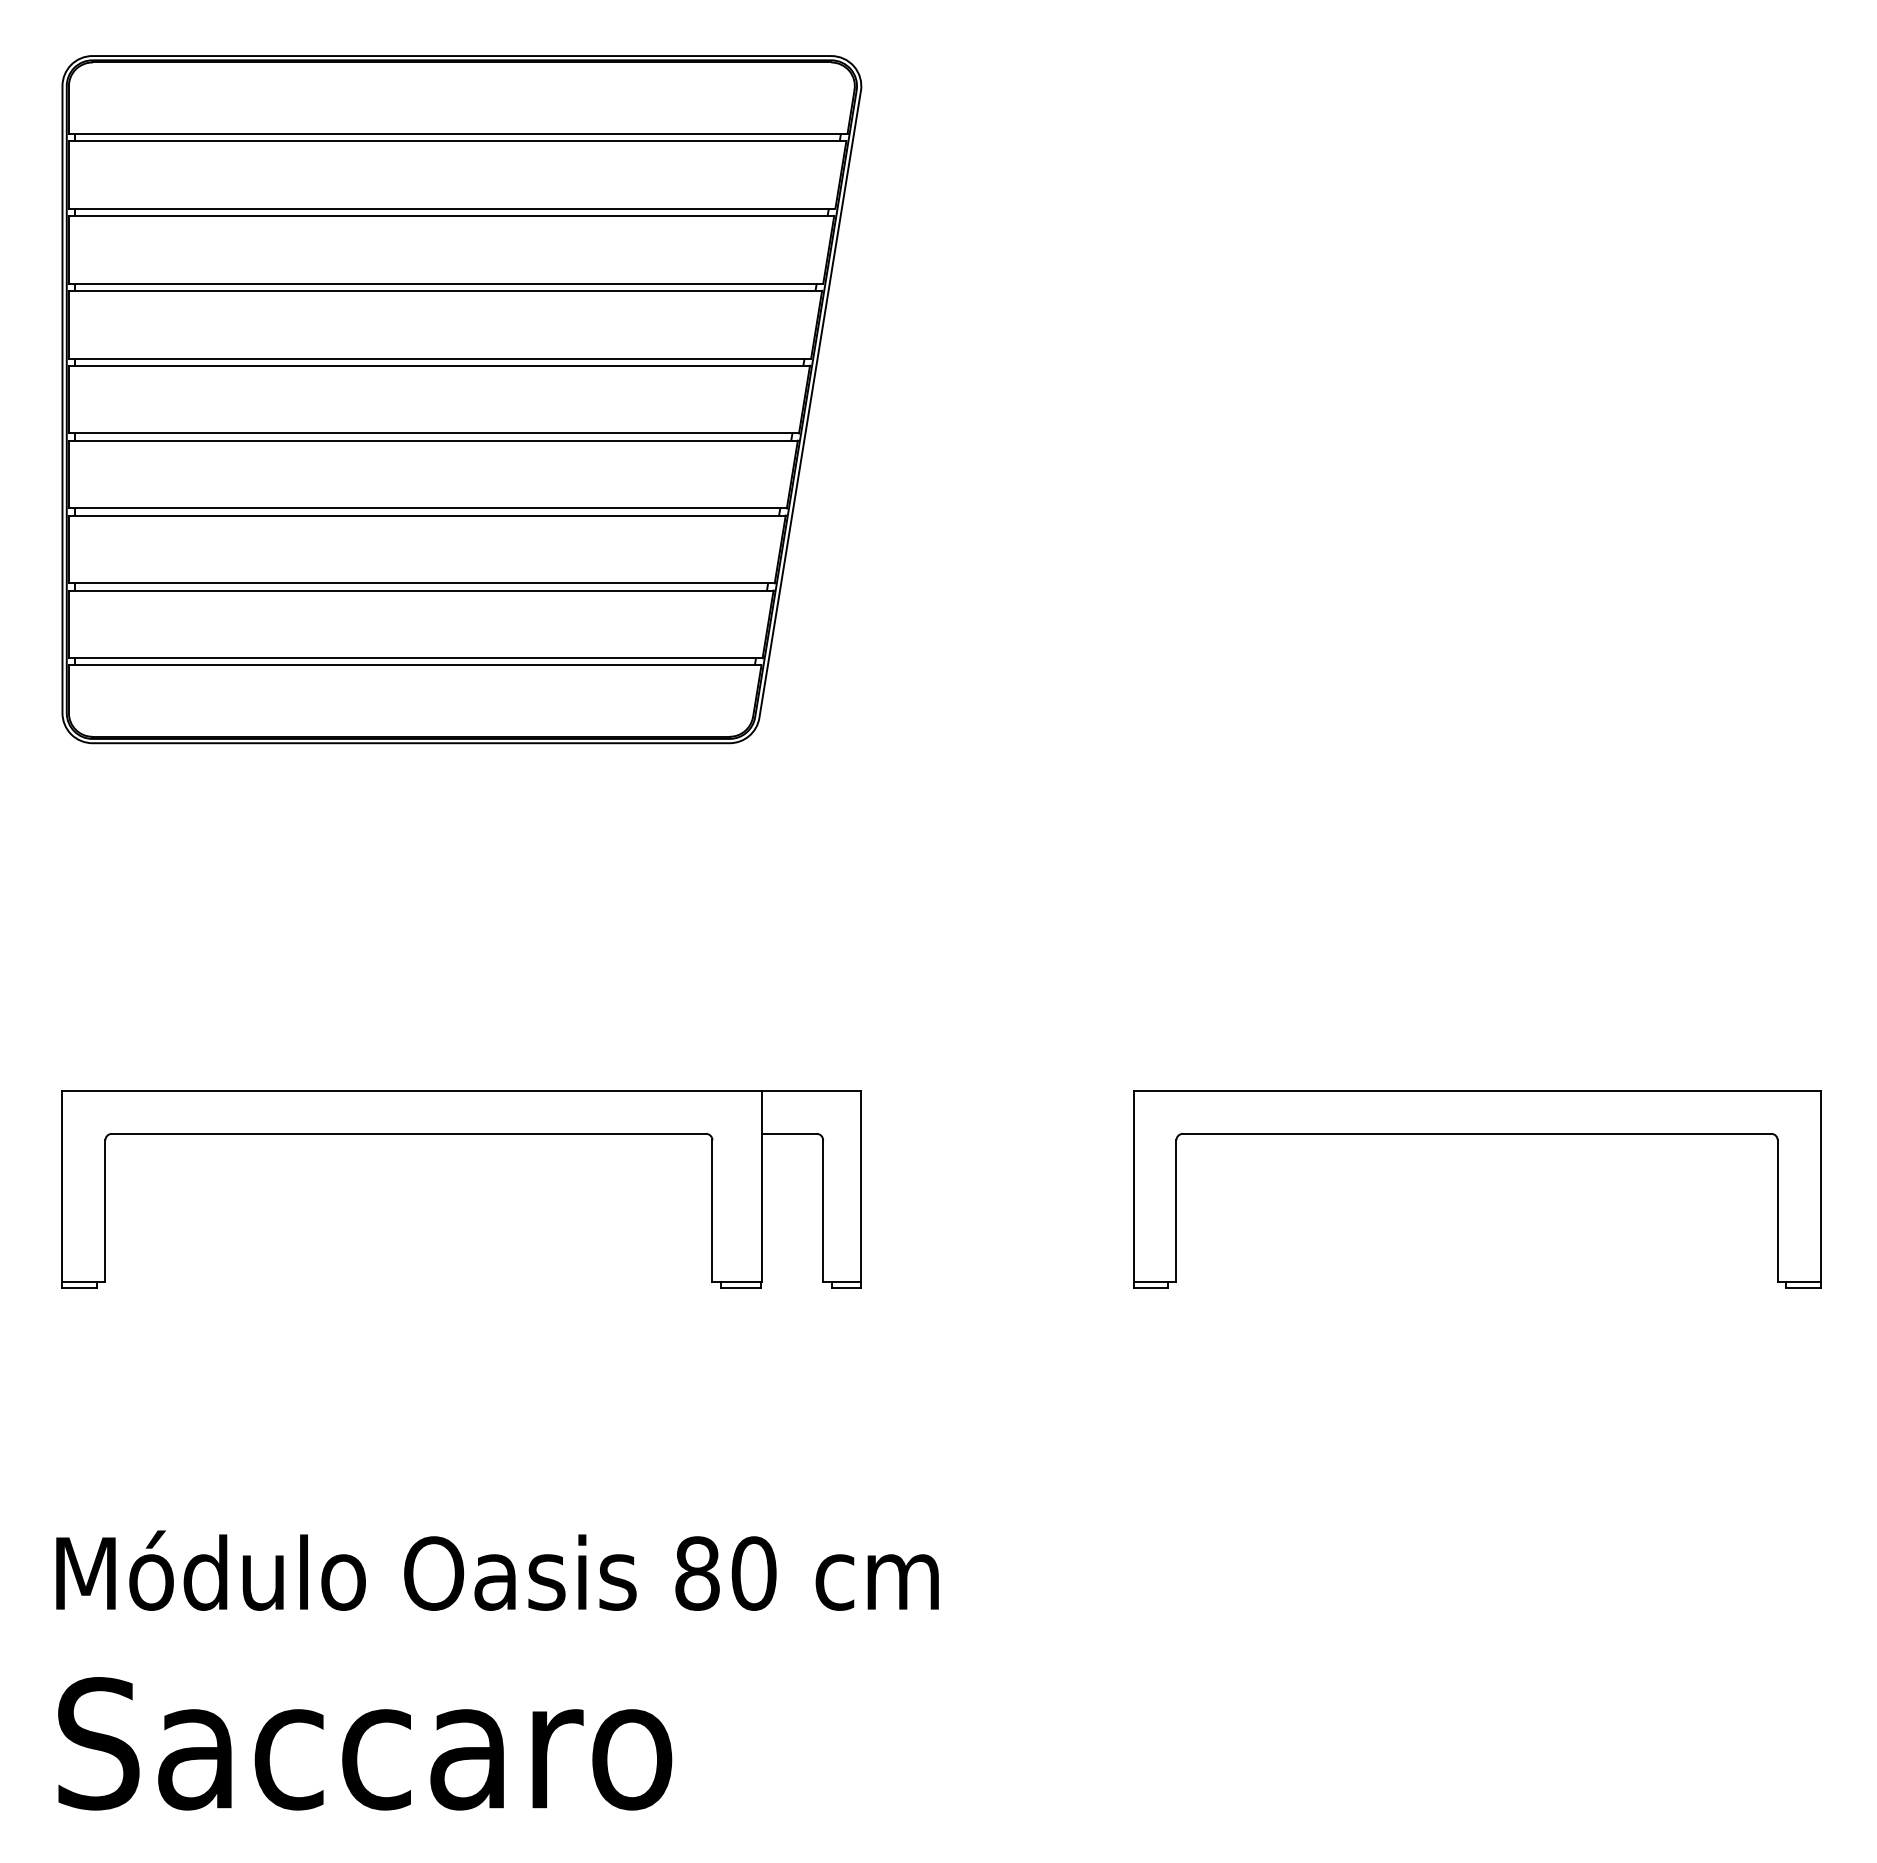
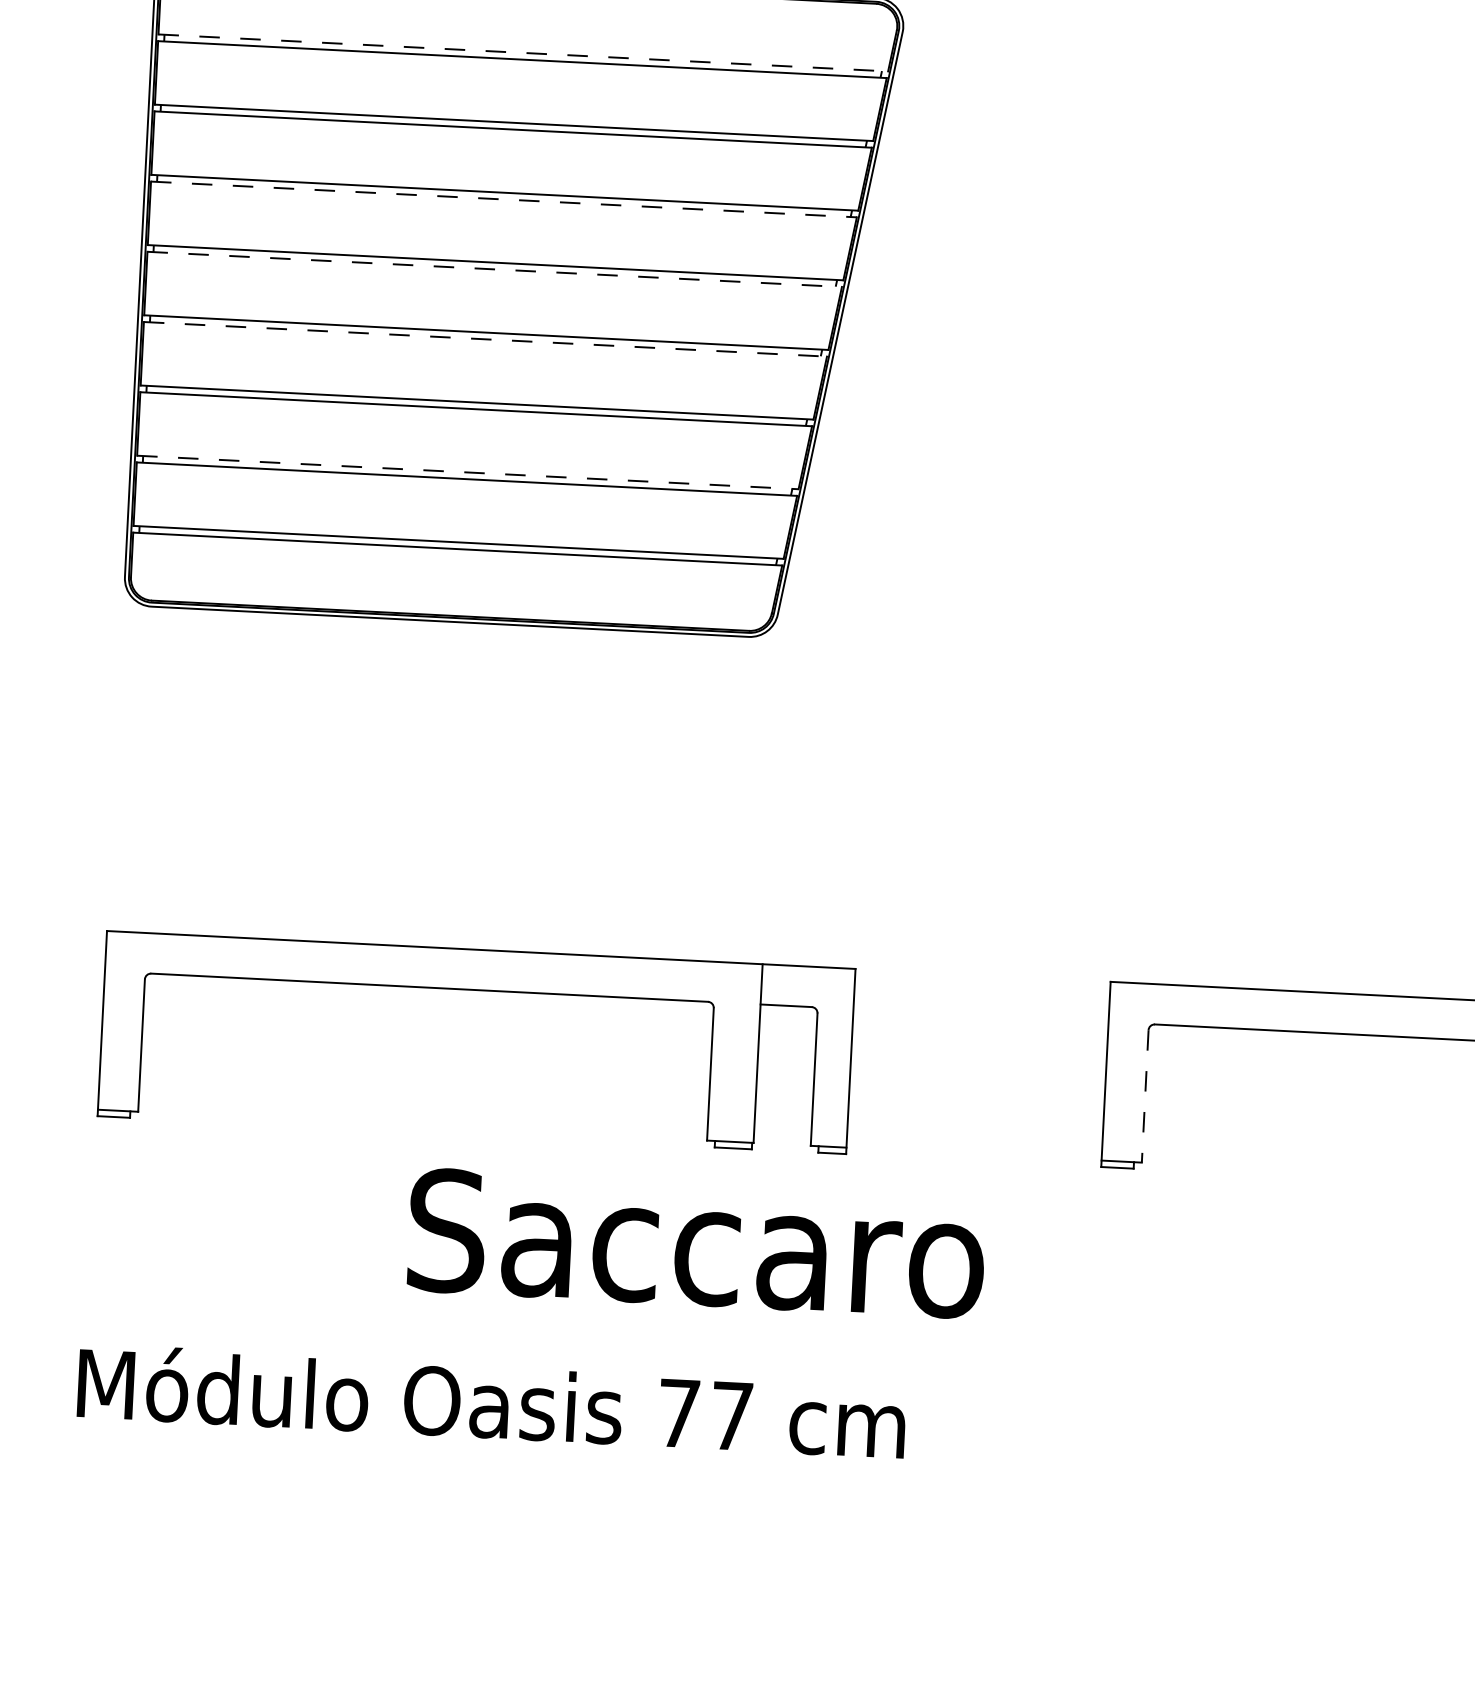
line: (458, 133) -> (523, 52), solid -> dashed
line: (445, 290) -> (503, 199), solid -> dashed
line: (439, 365) -> (494, 269), solid -> dashed
line: (433, 440) -> (485, 339), solid -> dashed
line: (421, 583) -> (467, 472), solid -> dashed
line: (1176, 1210) -> (1145, 1096), solid -> dashed
text: (725, 1573) -> (705, 1414), 80 -> 77
text: (365, 1743) -> (697, 1243), moved

